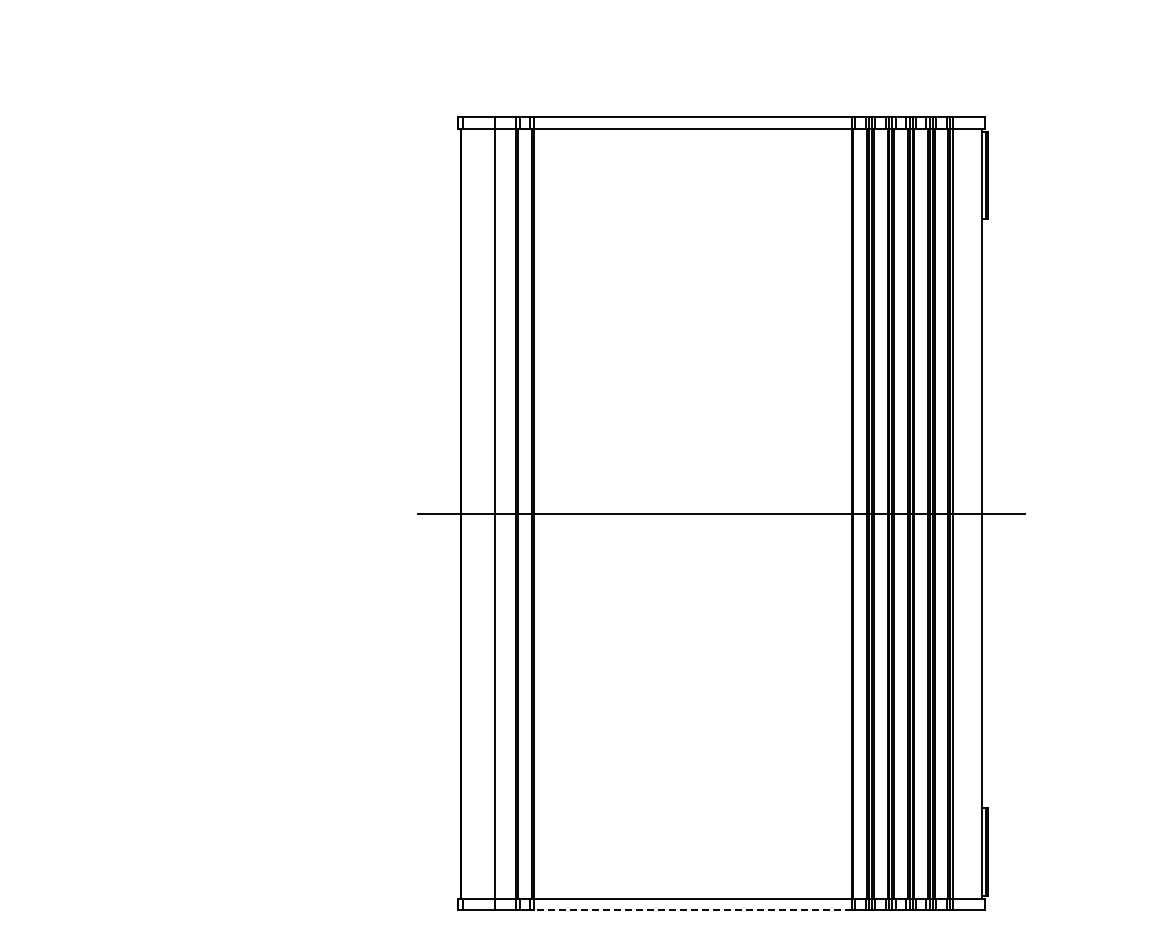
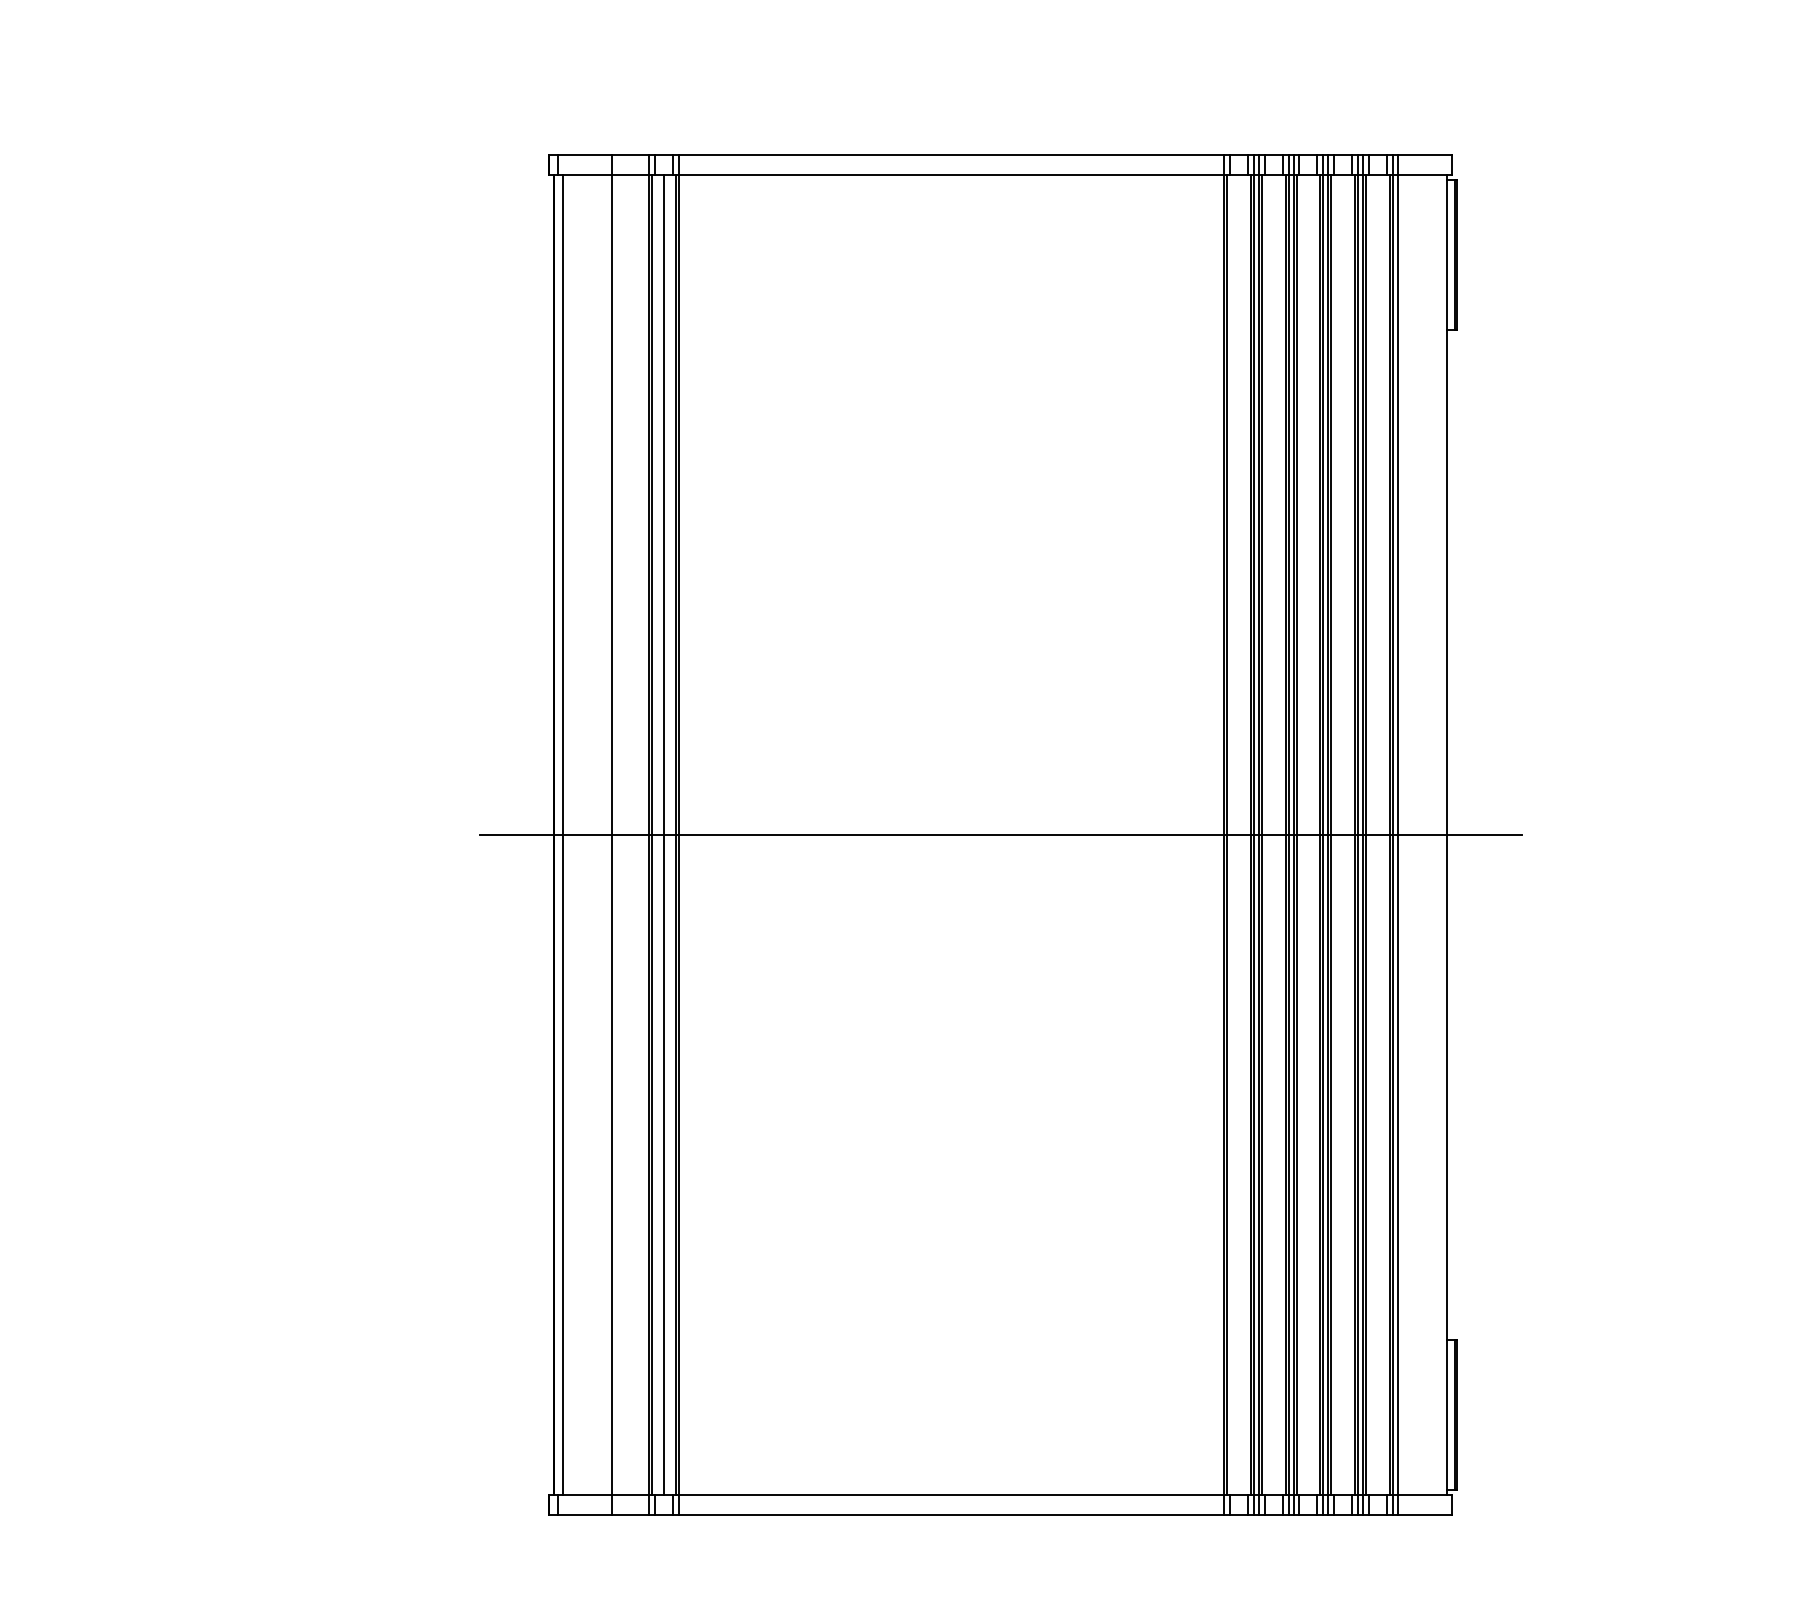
line: (466, 513) -> (563, 834), added
line: (524, 513) -> (662, 834), added
line: (692, 910) -> (951, 1515), dashed -> solid

